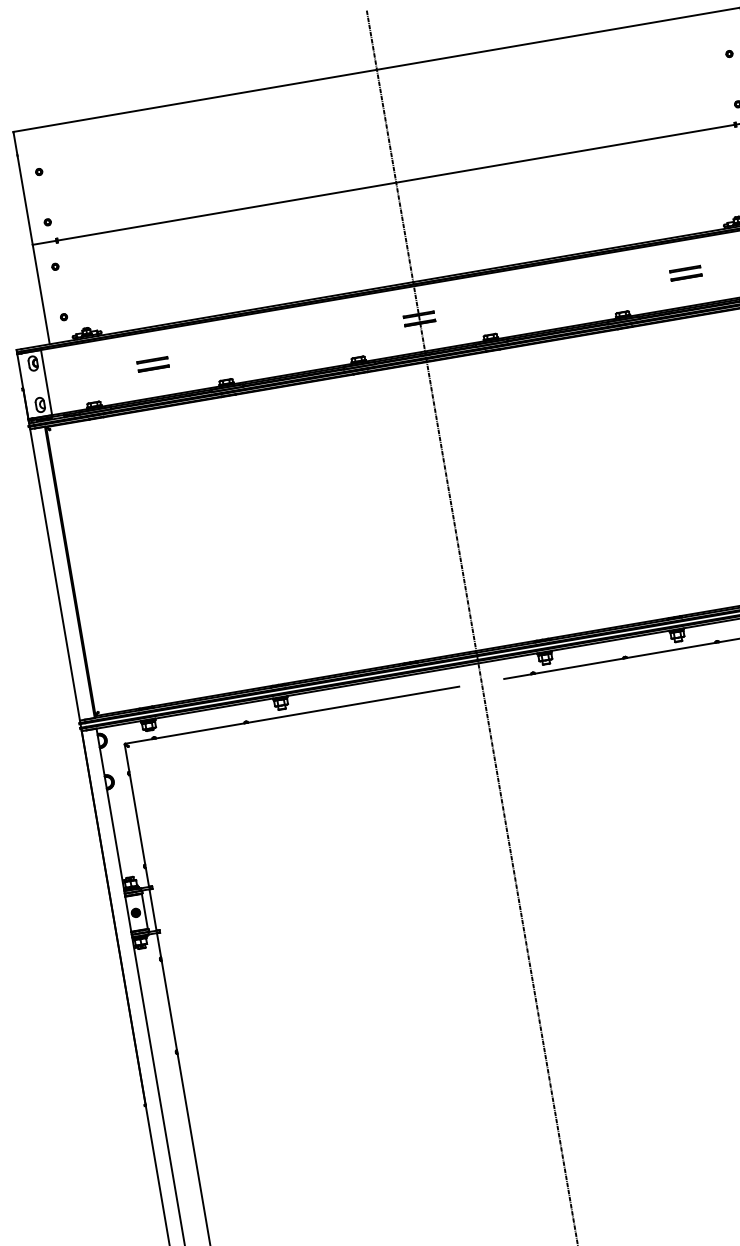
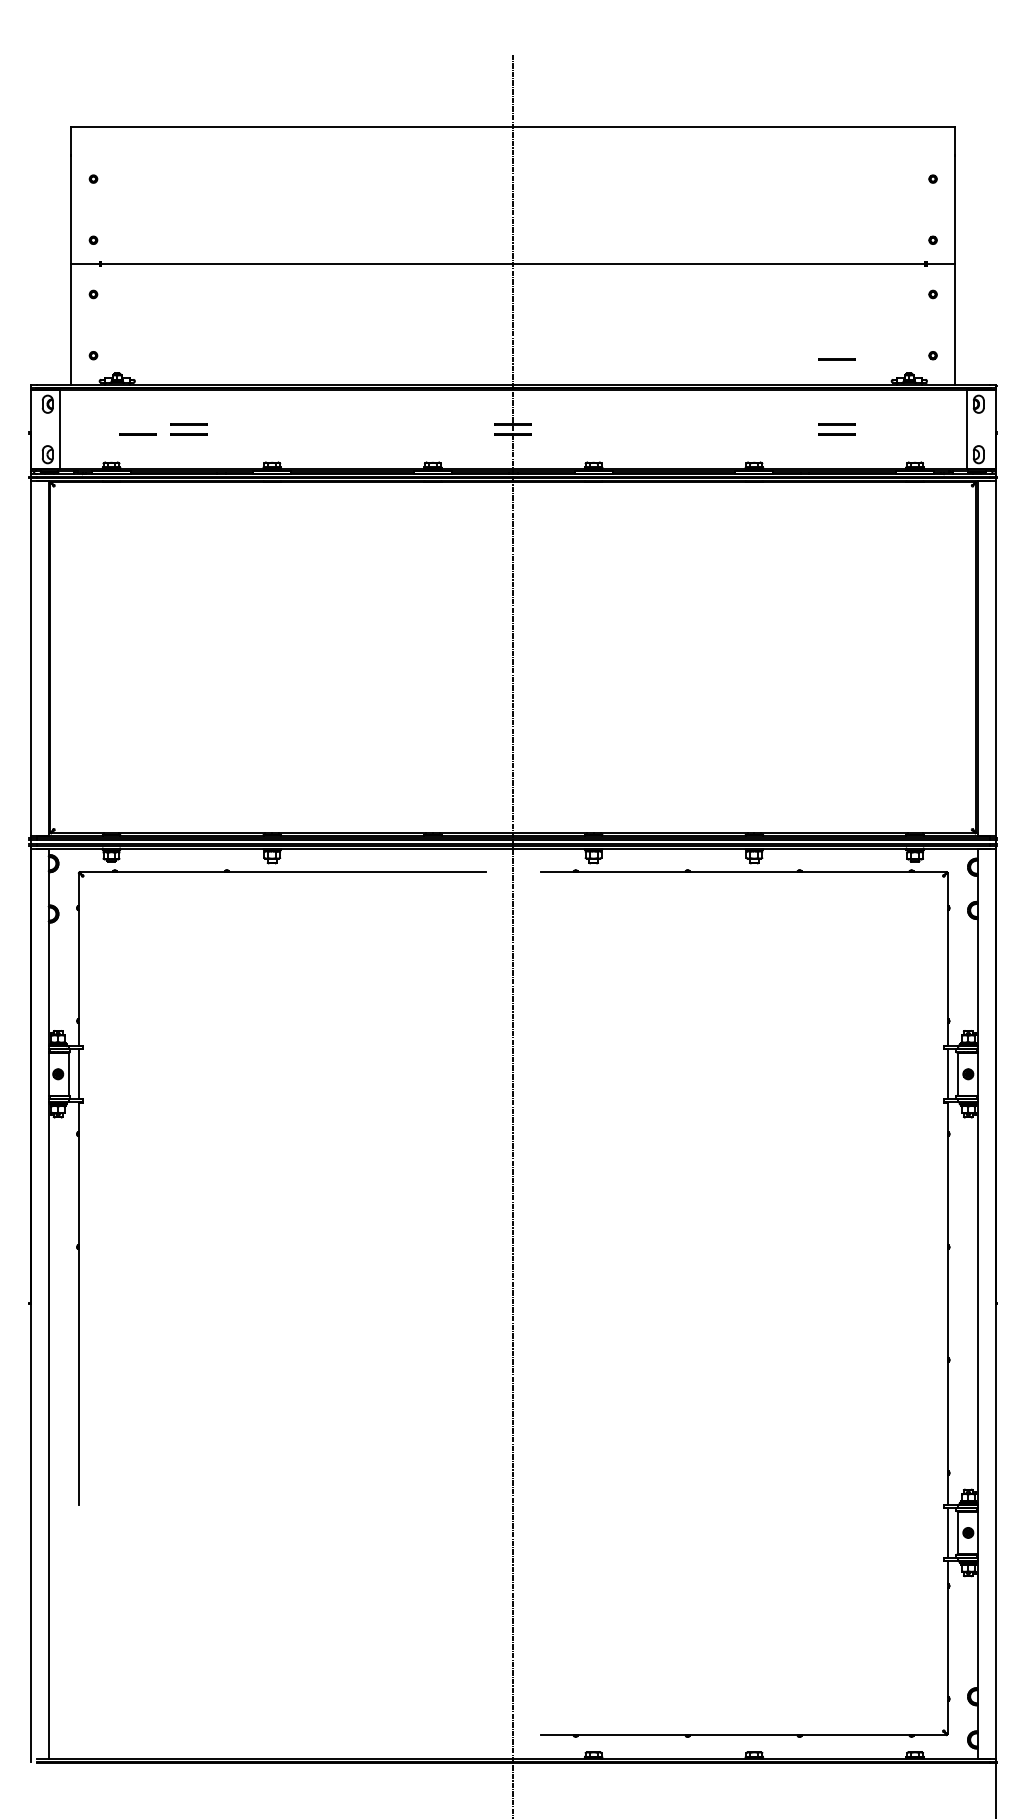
line: (675, 215) -> (836, 359), added
line: (111, 375) -> (137, 434), added

